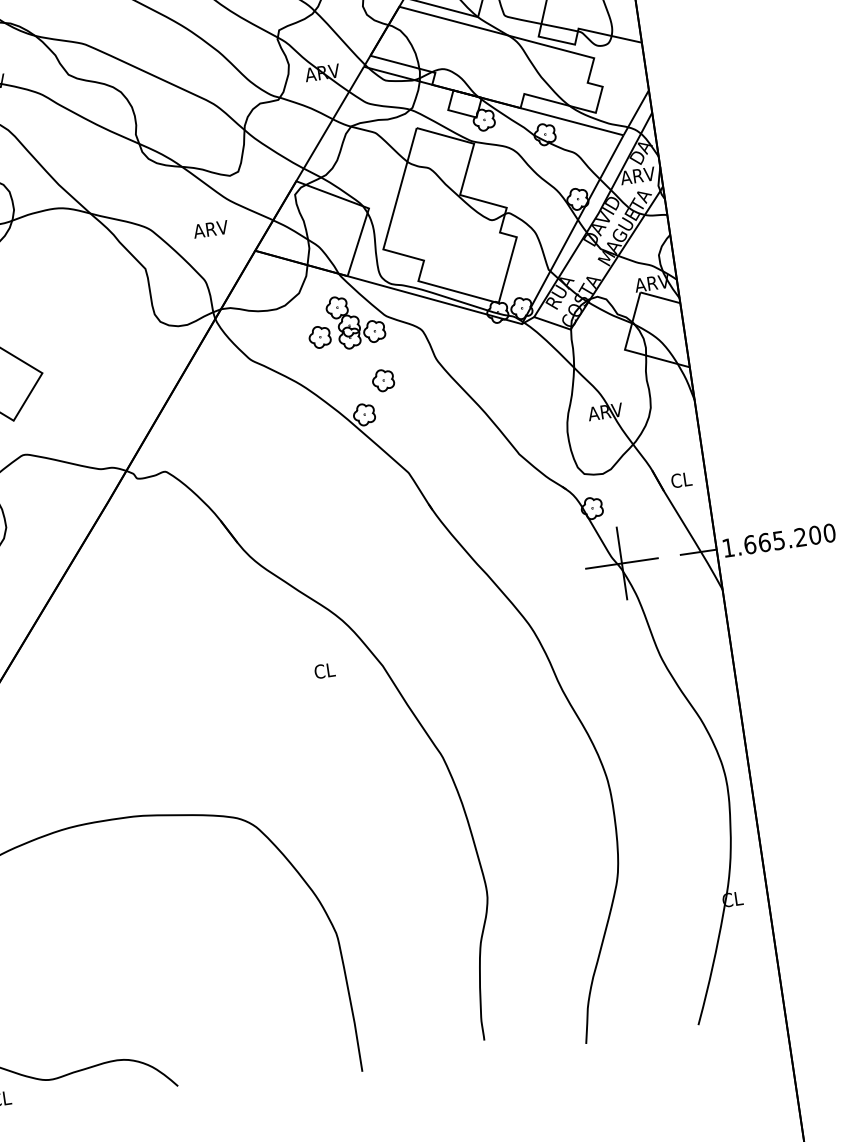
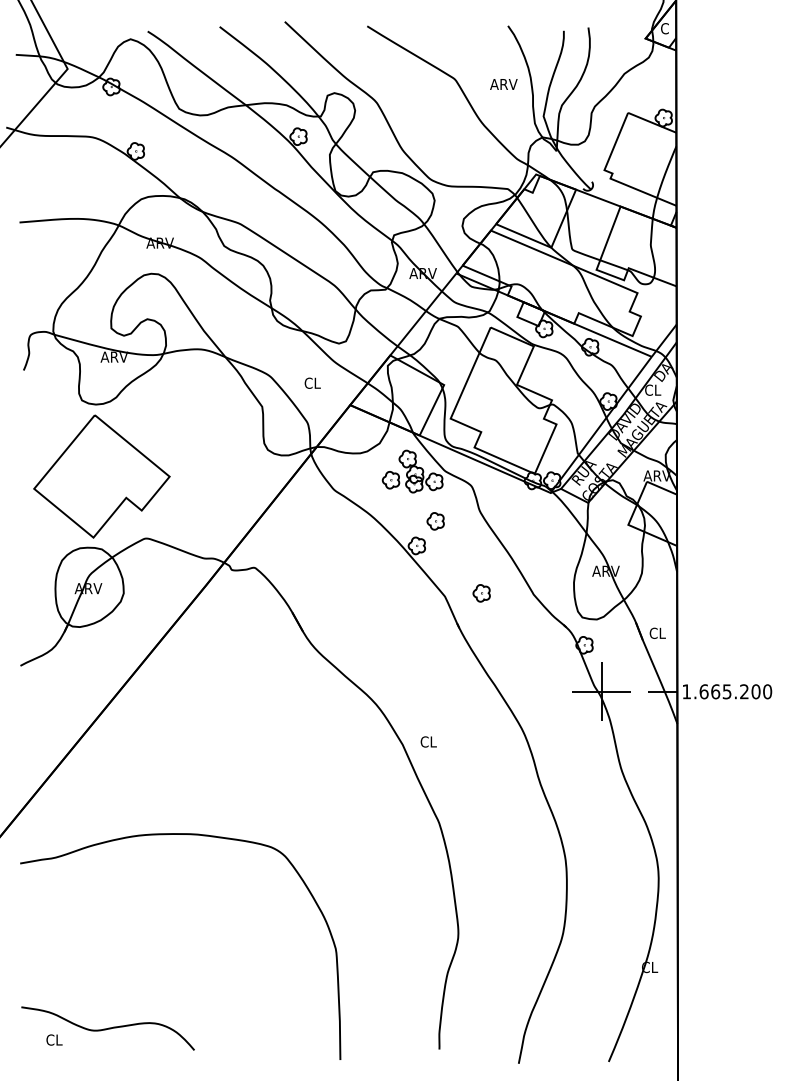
text: (636, 175) -> (657, 389), ARV -> CL
text: (210, 228) -> (317, 382), ARV -> CL
part: (453, 462) -> (481, 593), added
text: (324, 670) -> (428, 741), moved

